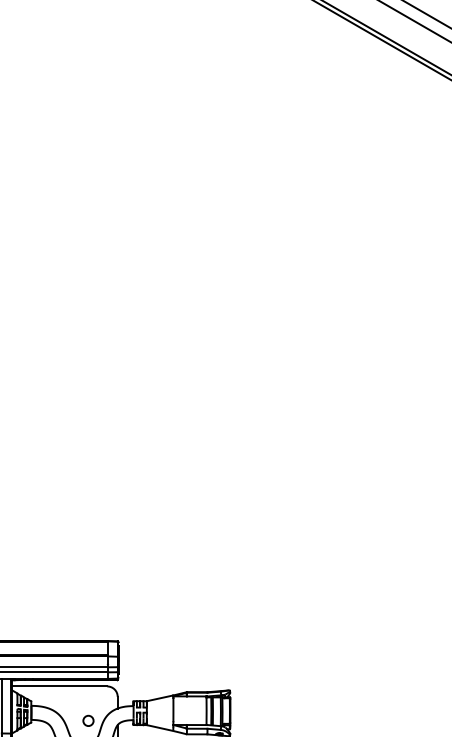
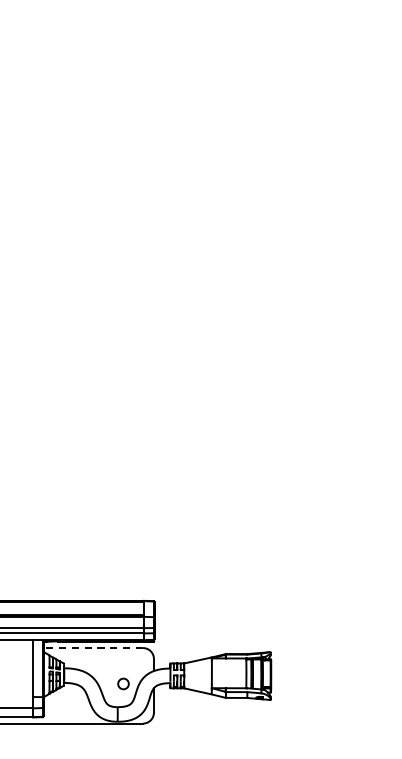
line: (59, 686) -> (93, 648), solid -> dashed

